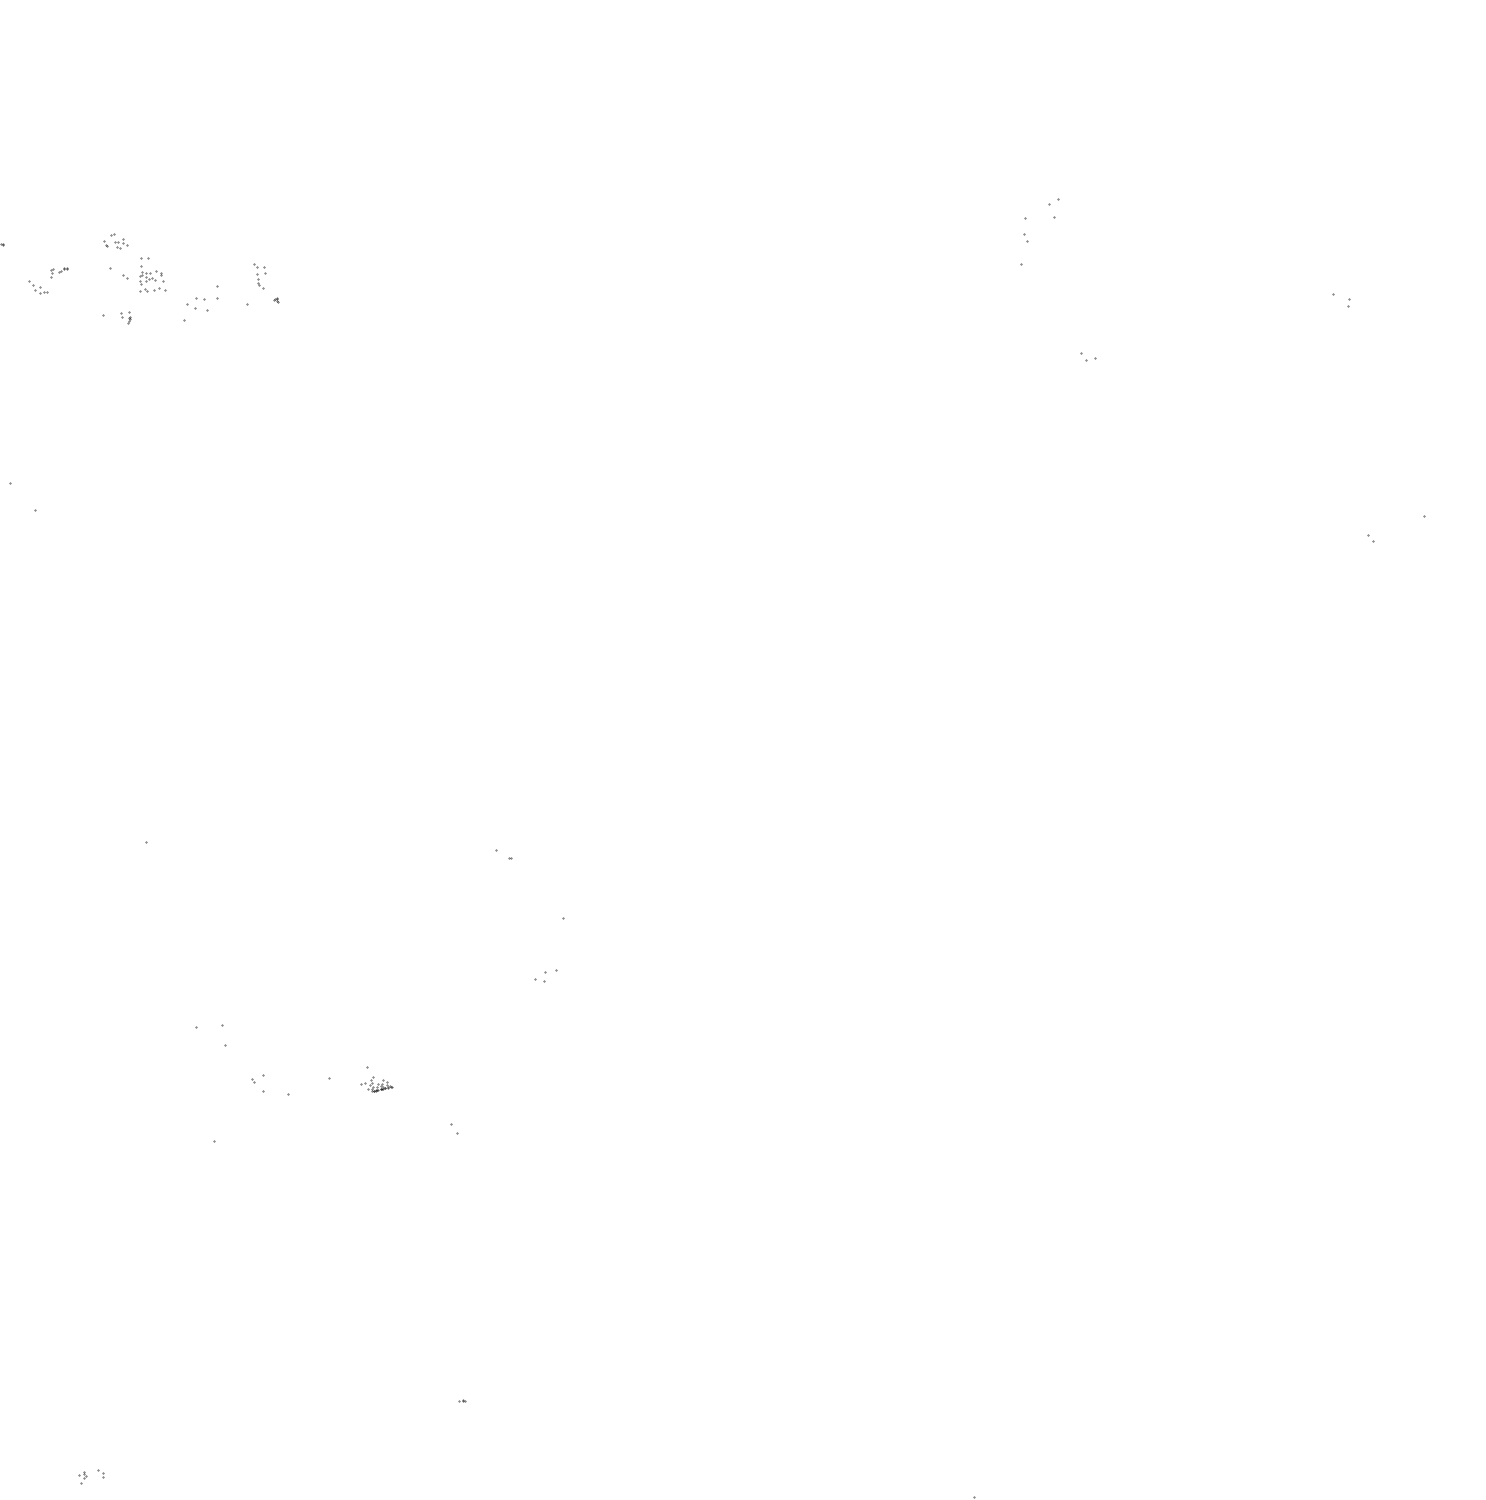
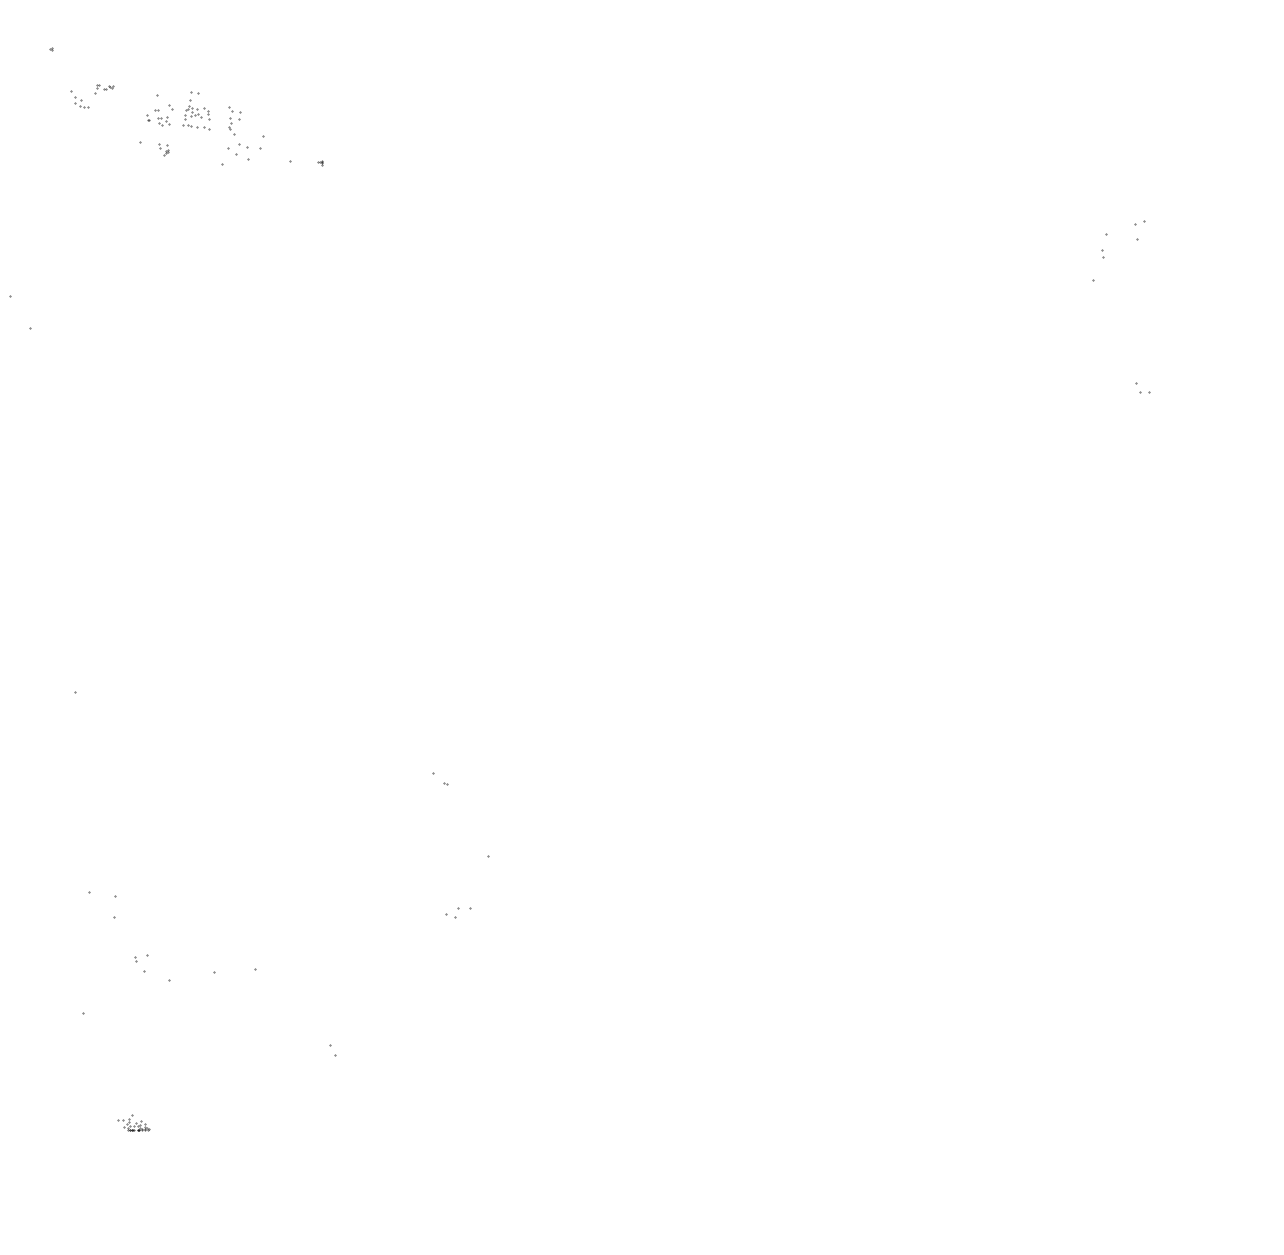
part: (115, 241) -> (158, 117), moved
part: (259, 276) -> (232, 120), moved
part: (376, 1084) -> (133, 1124), moved

